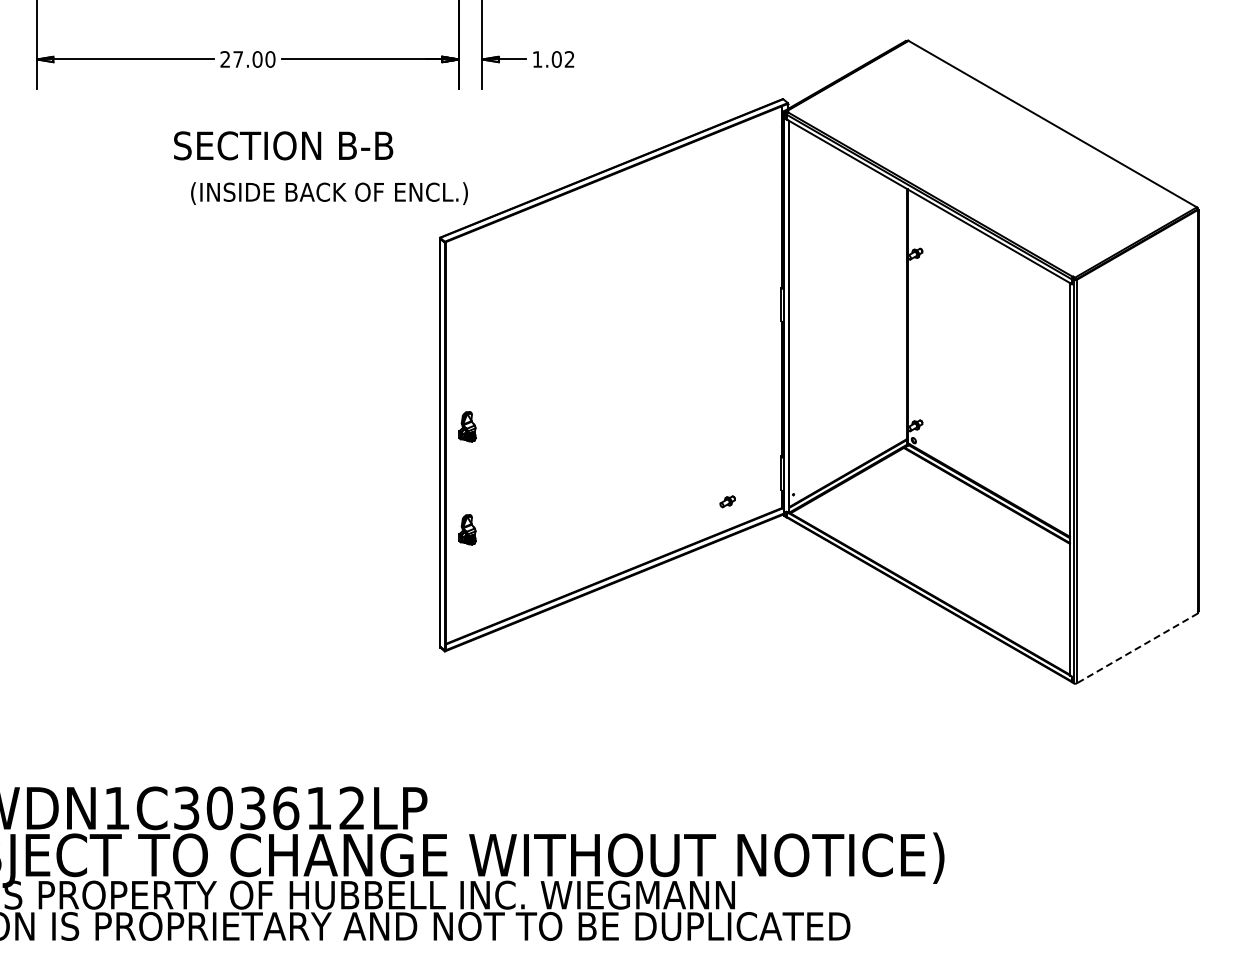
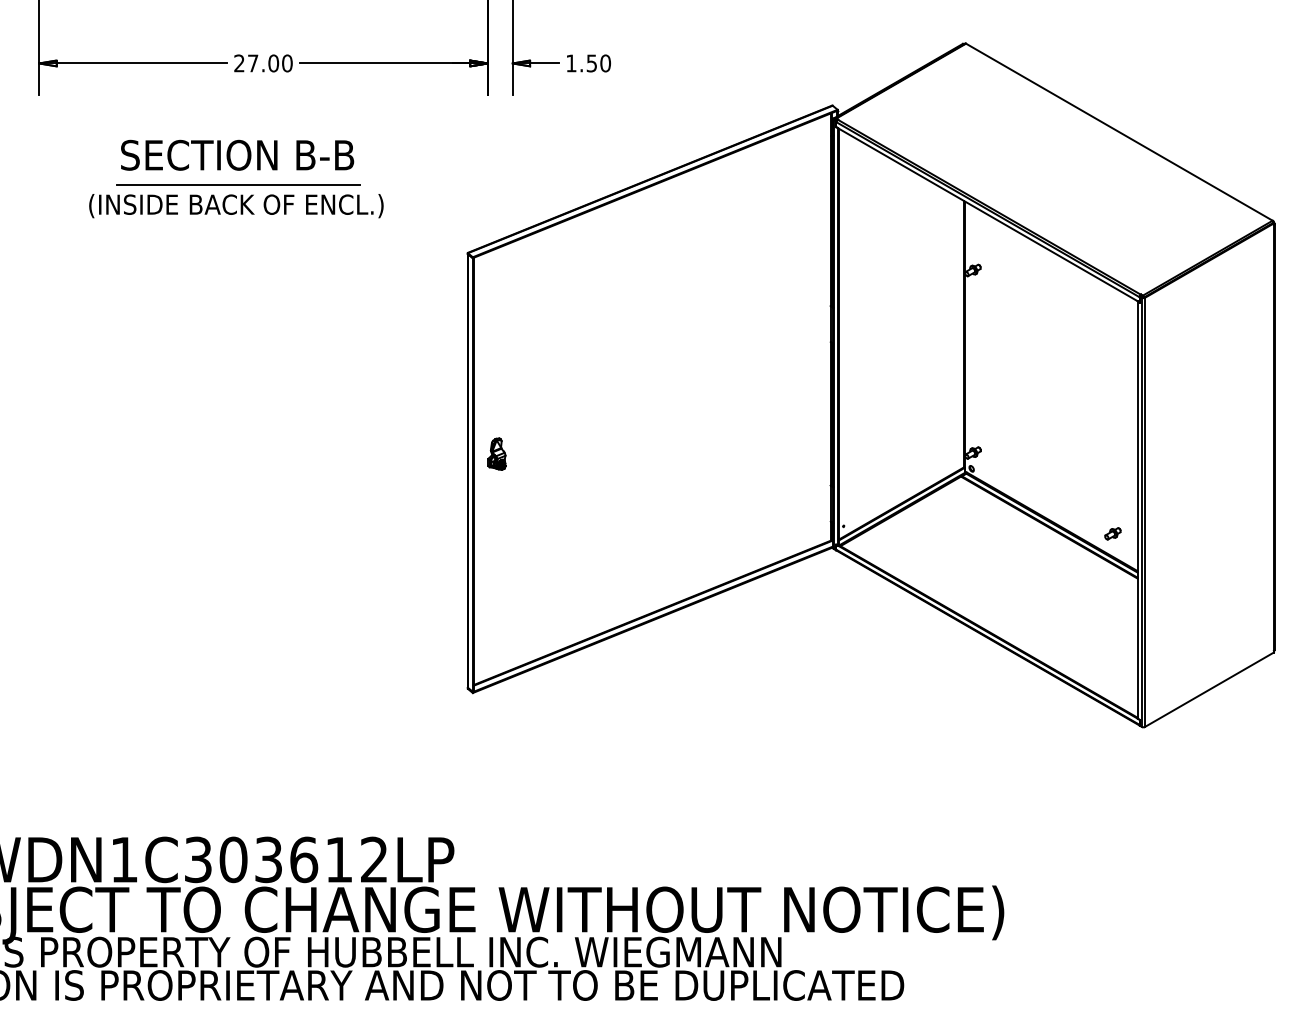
text: (562, 59) -> (597, 63), 1.02 -> 1.50
text: (283, 145) -> (237, 154), moved
line: (224, 173) -> (238, 184), added
text: (329, 193) -> (236, 205), moved
part: (727, 501) -> (1112, 533), moved
part: (467, 529) -> (496, 563), removed
line: (1136, 648) -> (1208, 689), dashed -> solid

